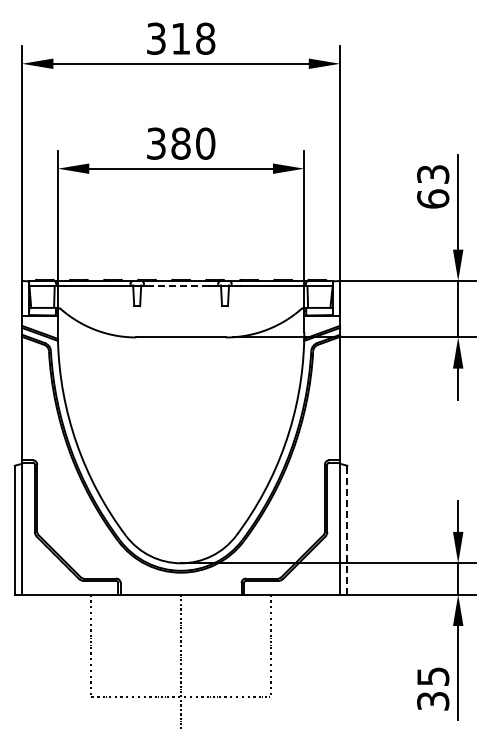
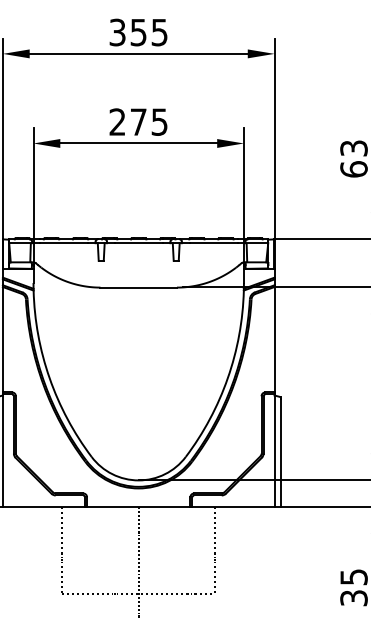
text: (193, 38) -> (149, 32), 318 -> 355
text: (181, 143) -> (139, 121), 380 -> 275
line: (180, 285) -> (138, 243), dashed -> solid
line: (347, 530) -> (280, 452), dashed -> solid

